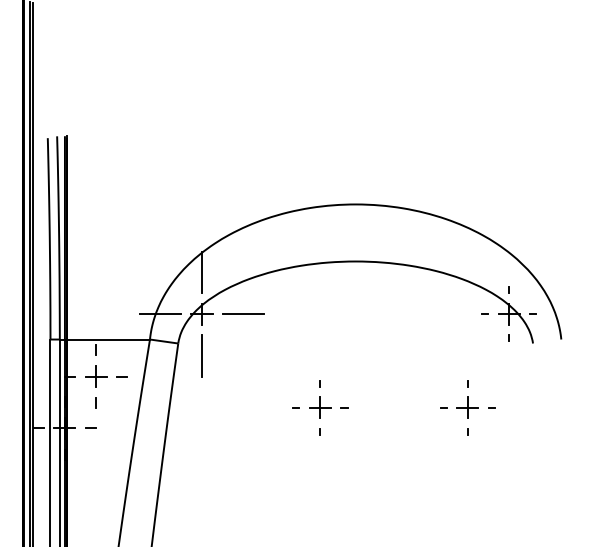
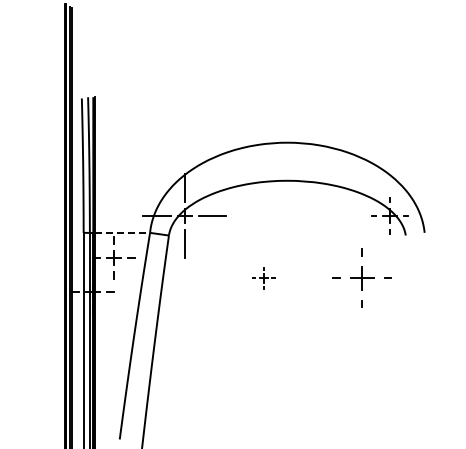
line: (108, 338) -> (122, 232), solid -> dashed
part: (319, 407) -> (263, 278), size x0.6
part: (466, 407) -> (361, 278), size x1.6

